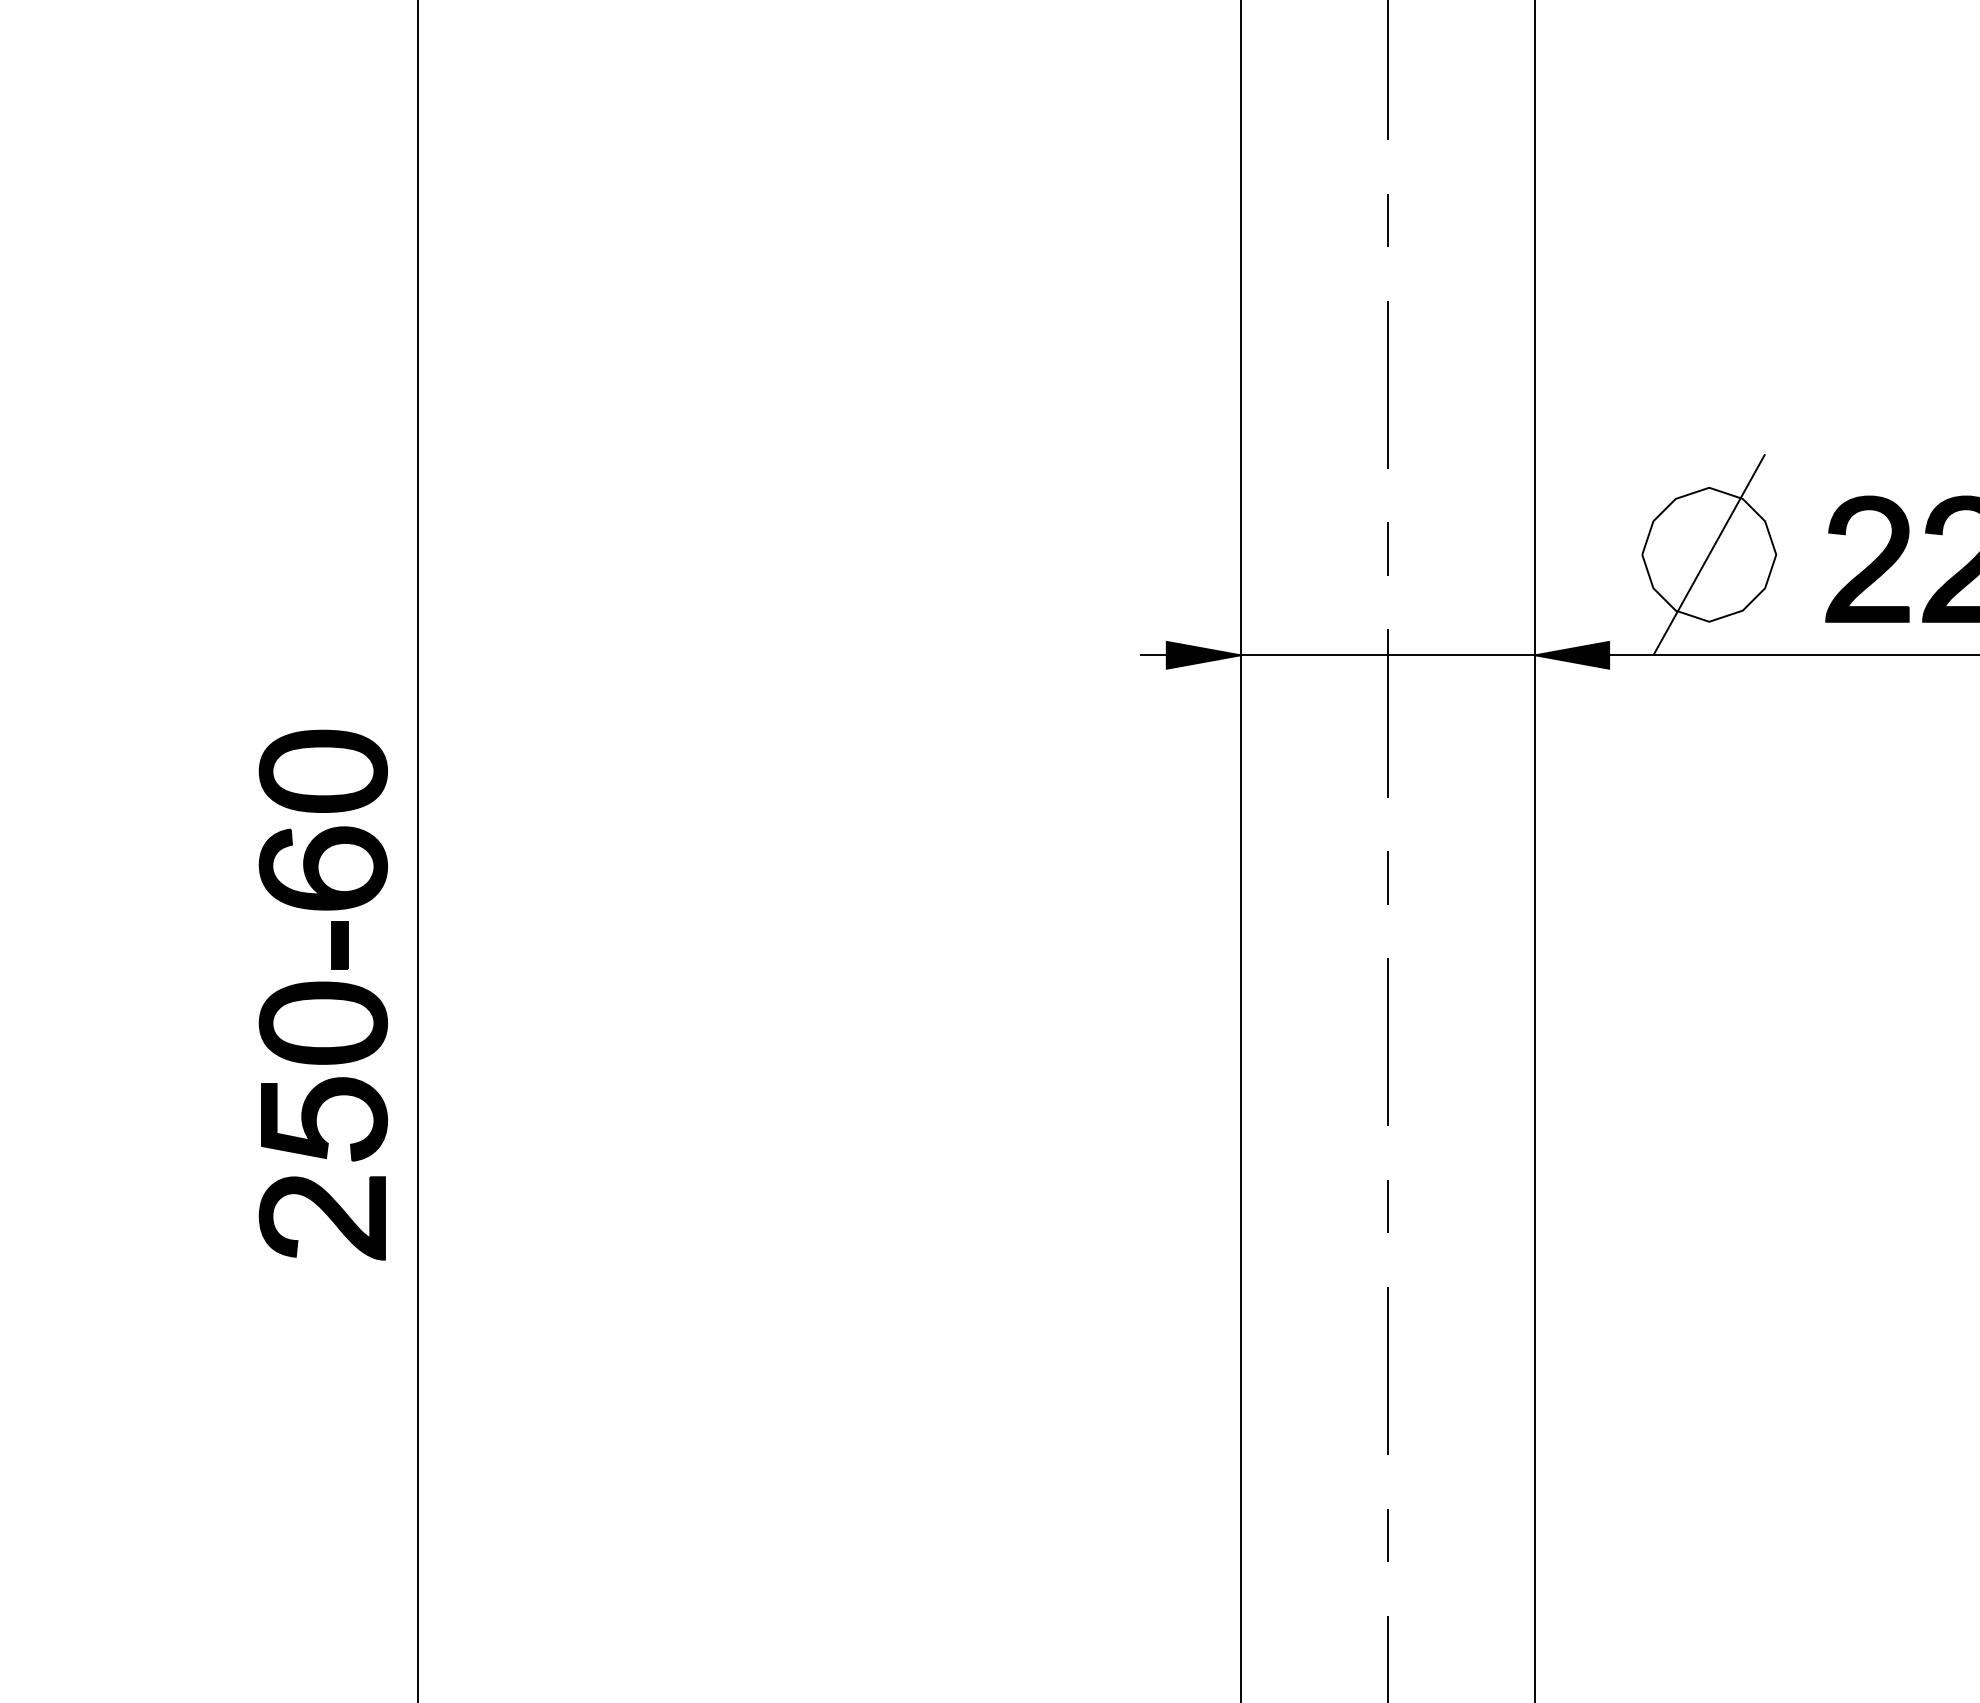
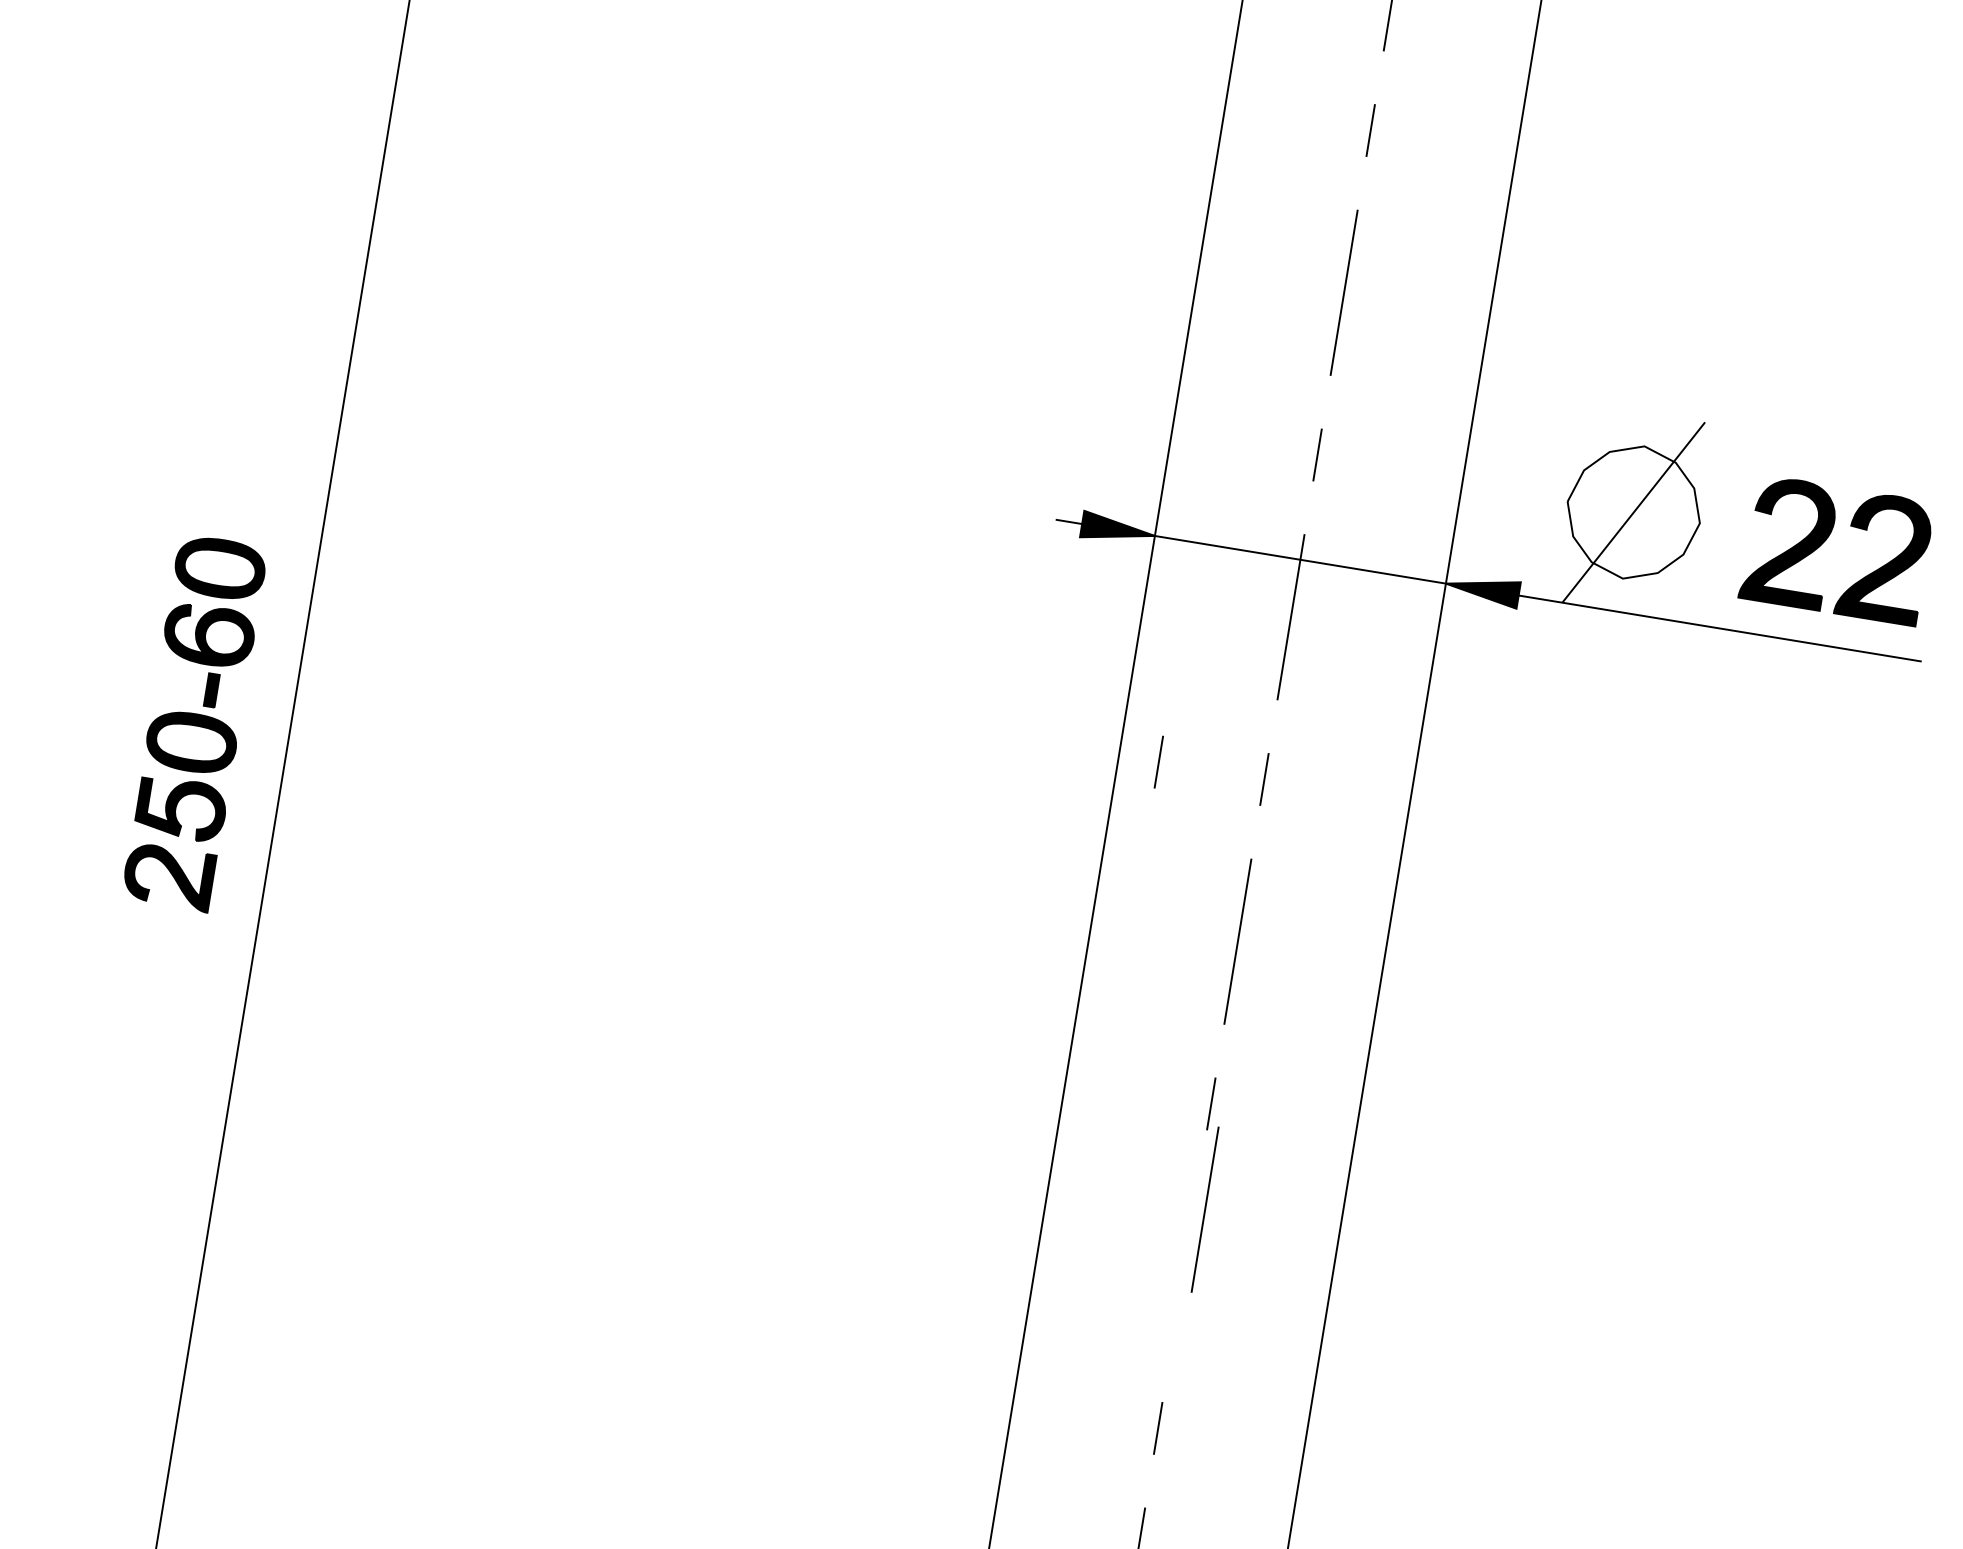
line: (1280, 877) -> (1158, 761), added
part: (322, 994) -> (194, 722), size x0.7
line: (1387, 1370) -> (1204, 1209), moved

